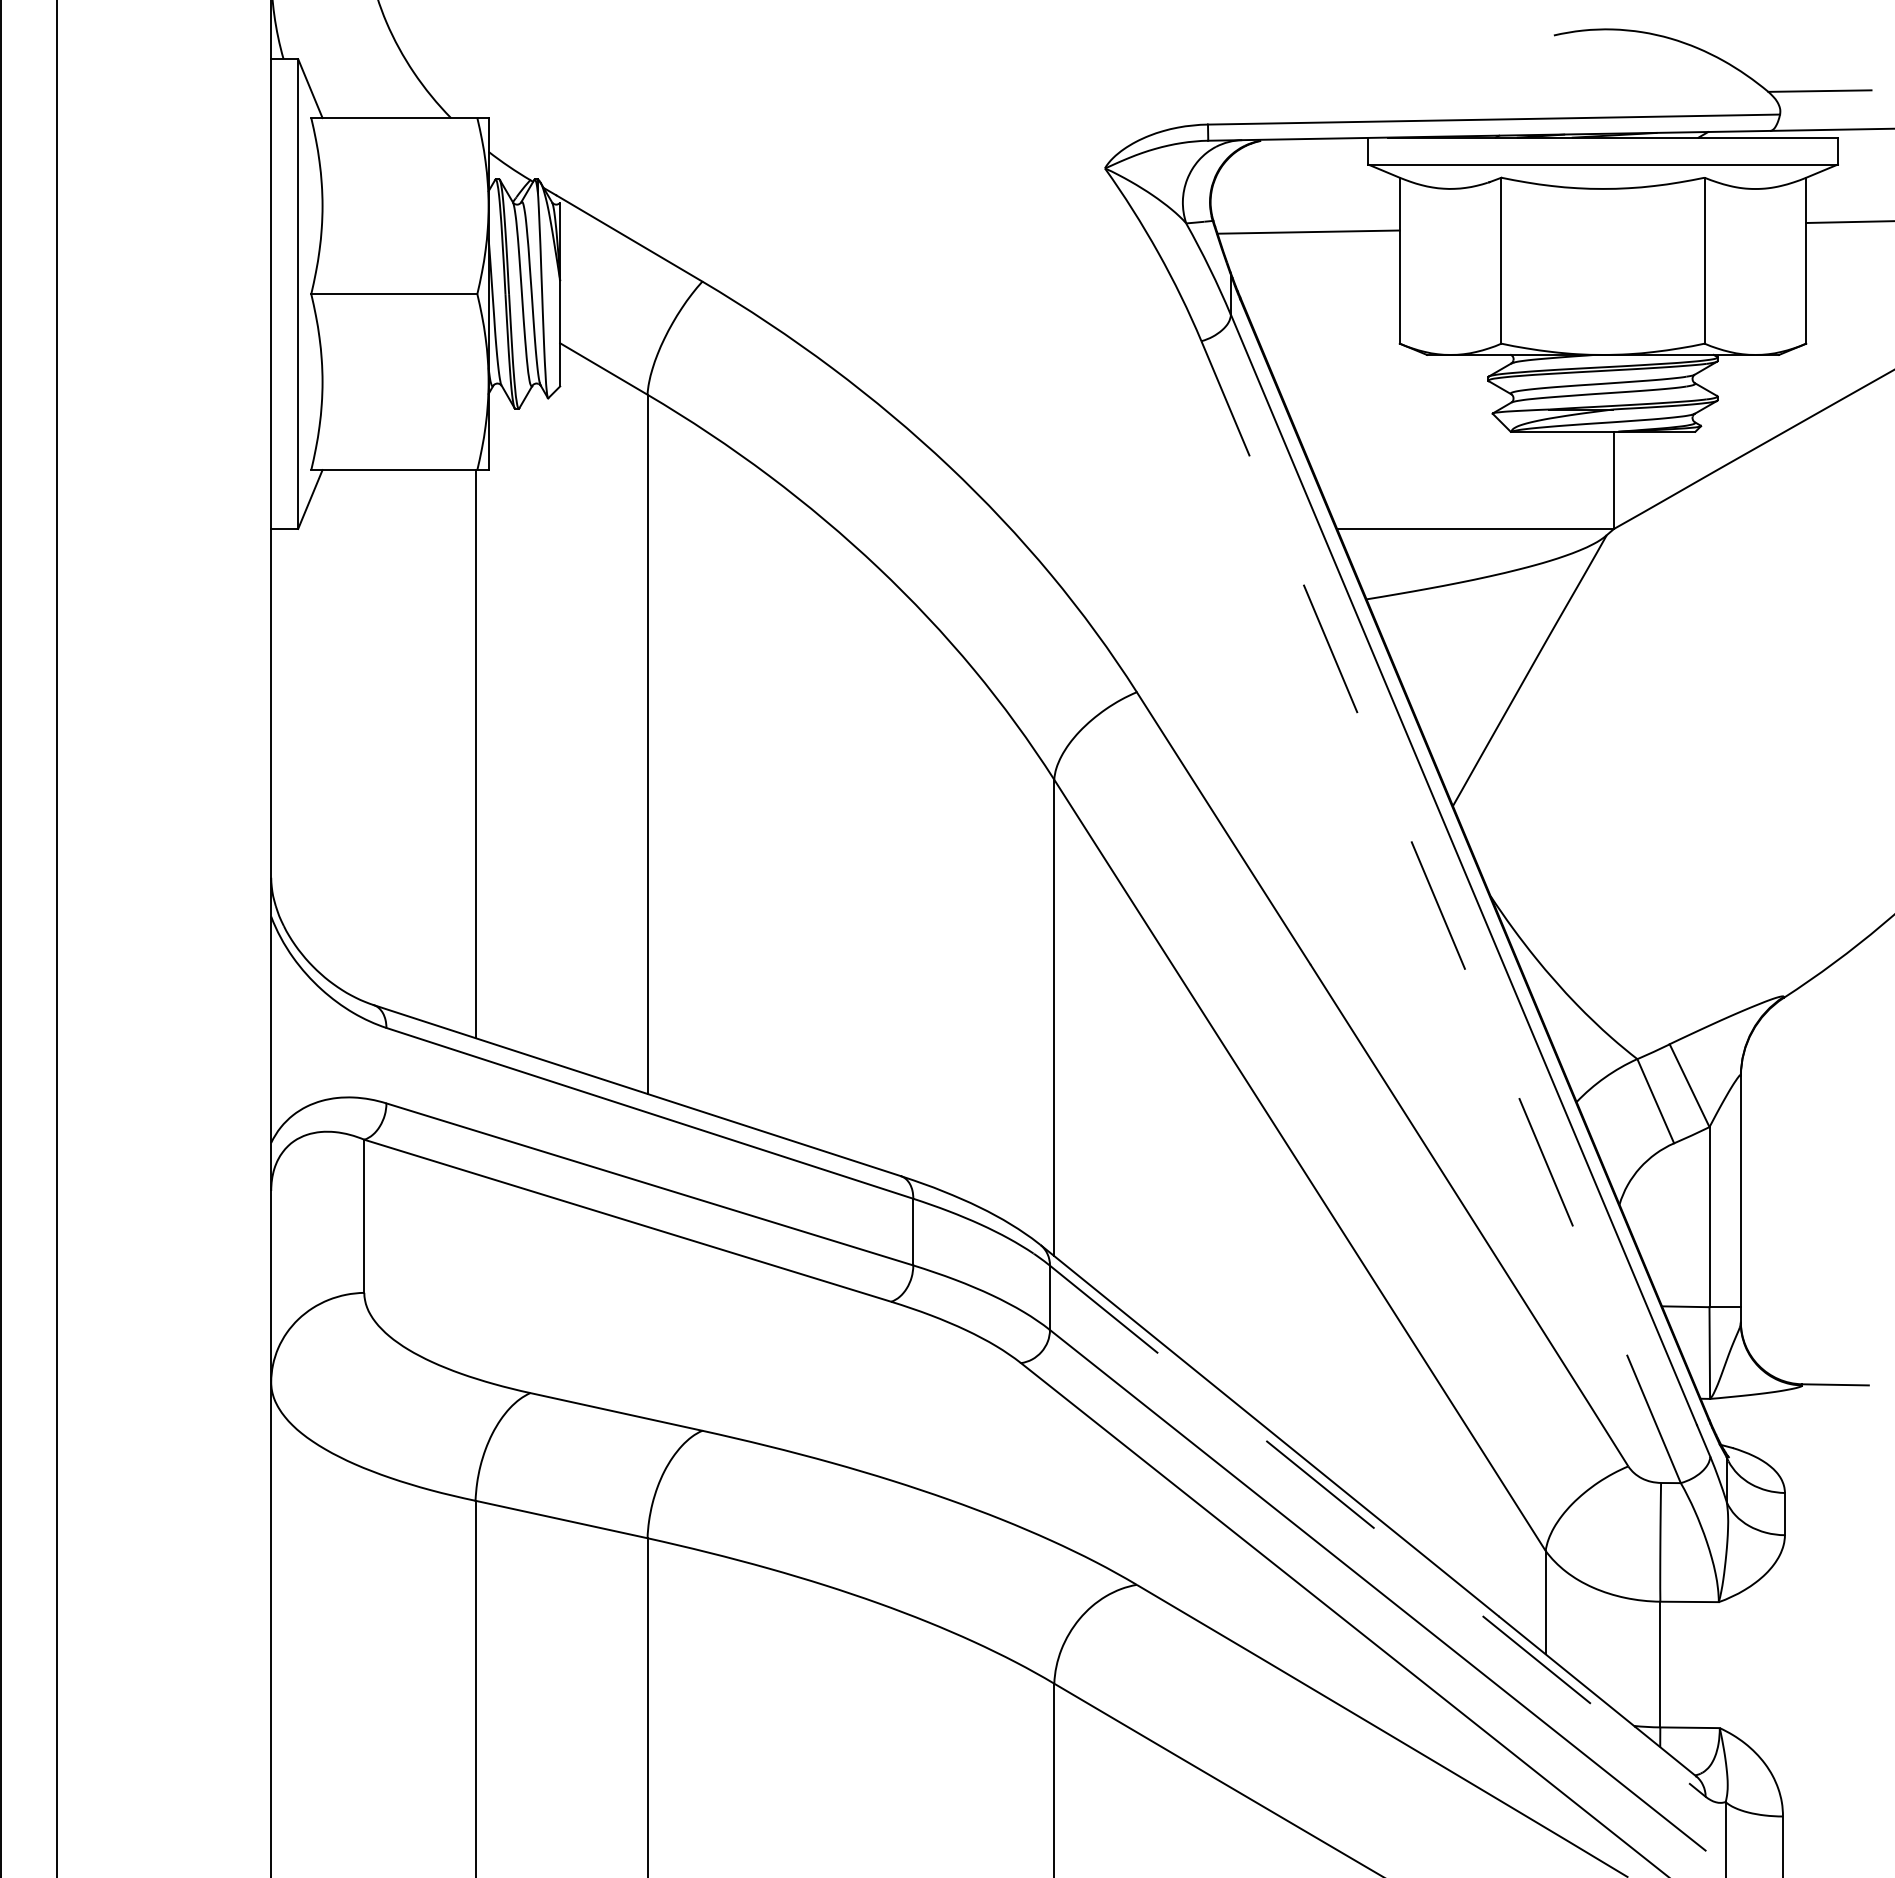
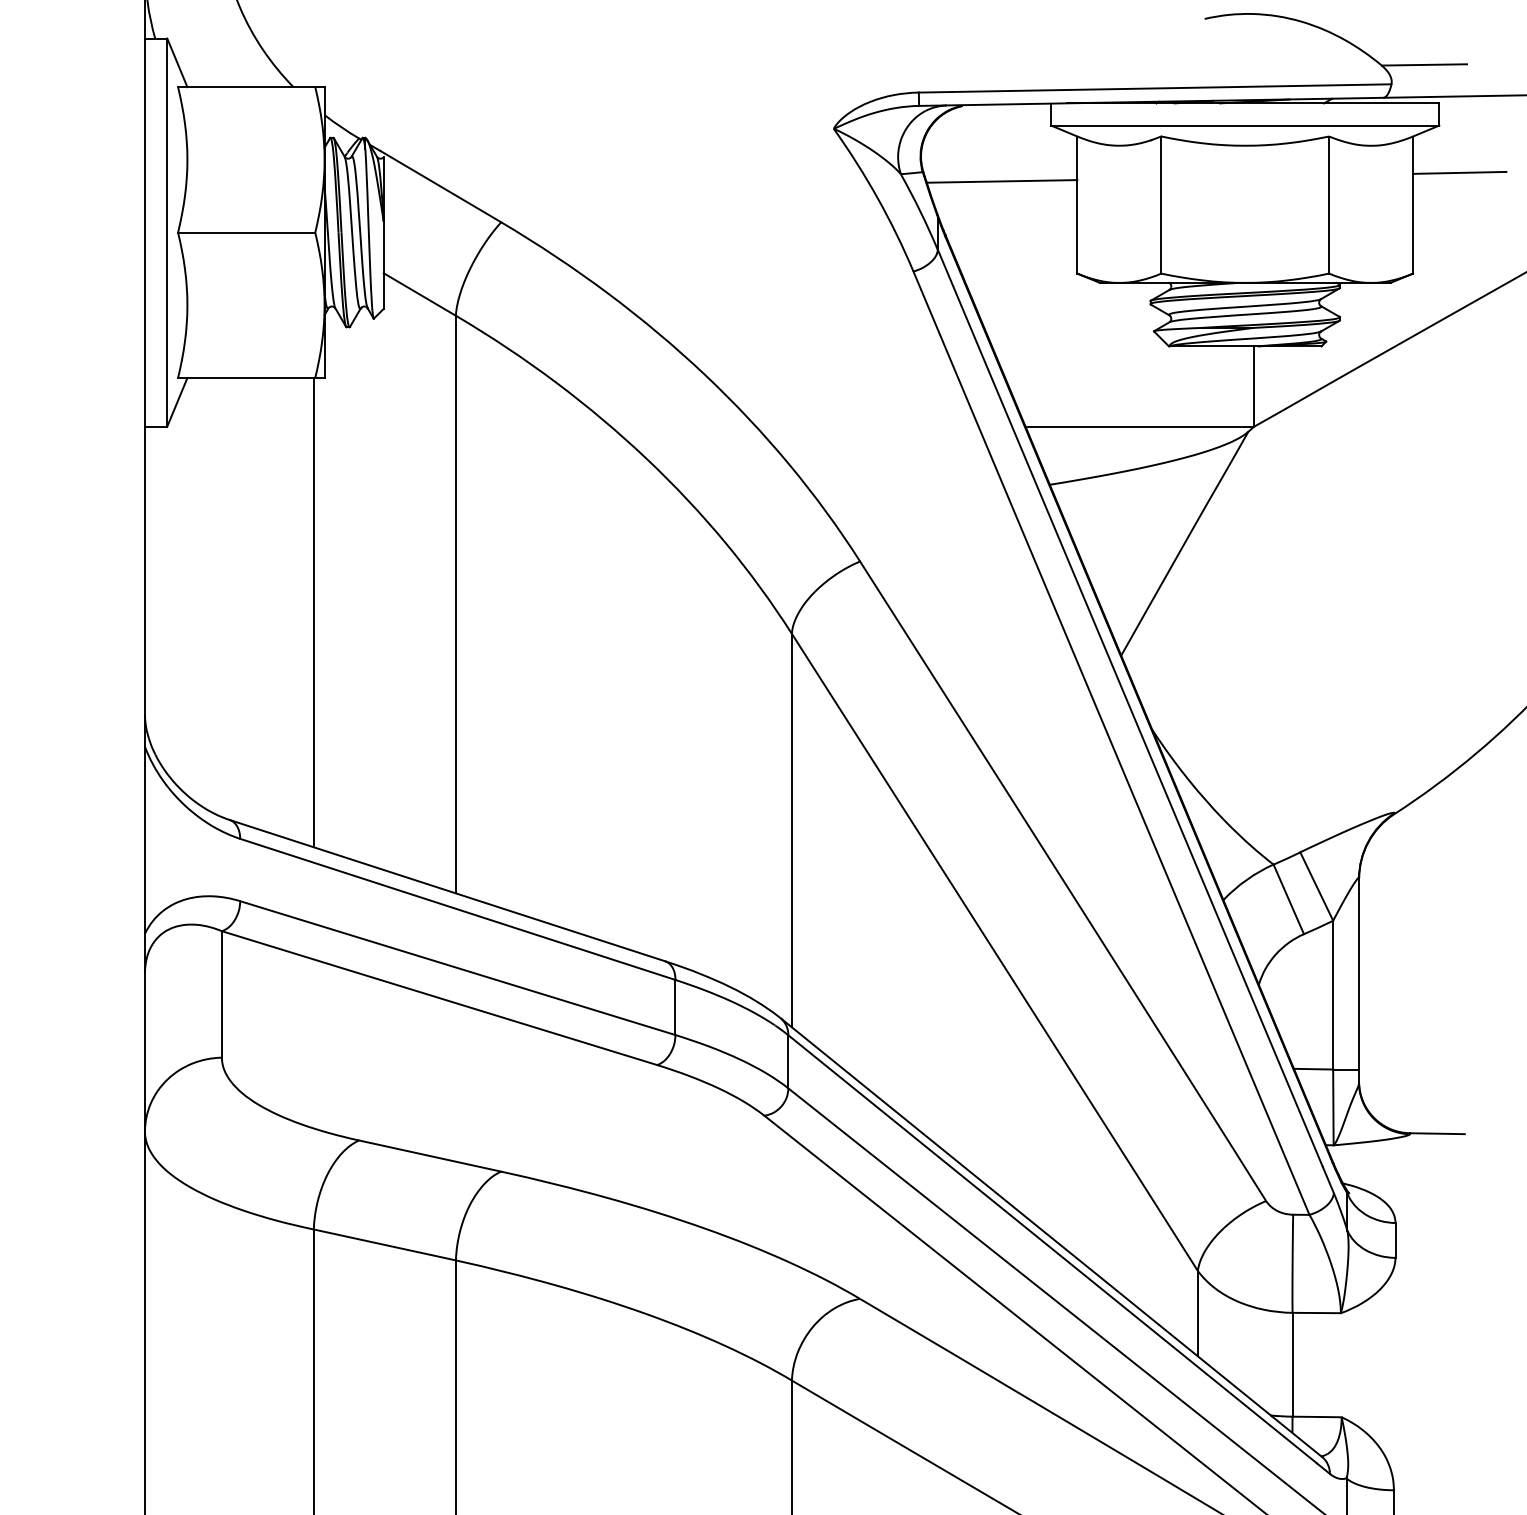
line: (1440, 911) -> (1110, 742), dashed -> solid
line: (1369, 1524) -> (1052, 1249), dashed -> solid

